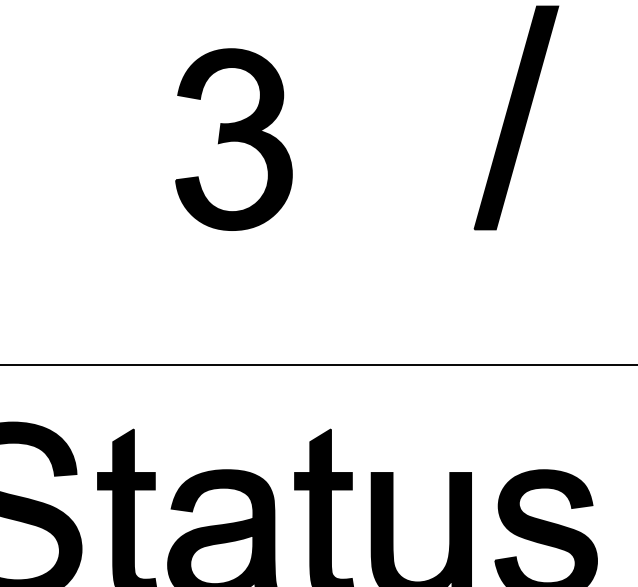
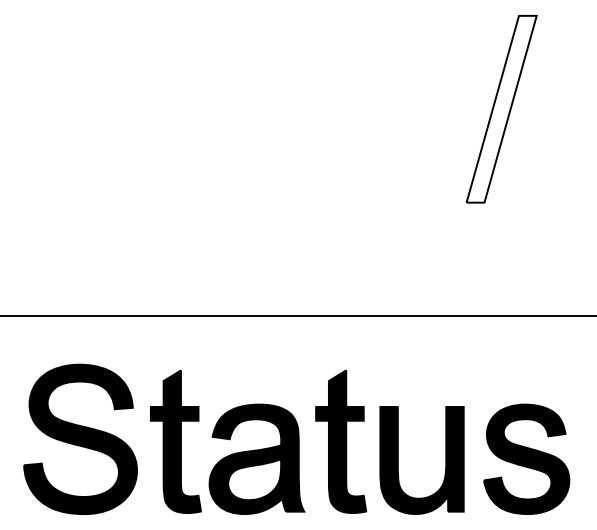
fill: (516, 117) -> (501, 108), removed
part: (233, 139) -> (264, 127), removed

